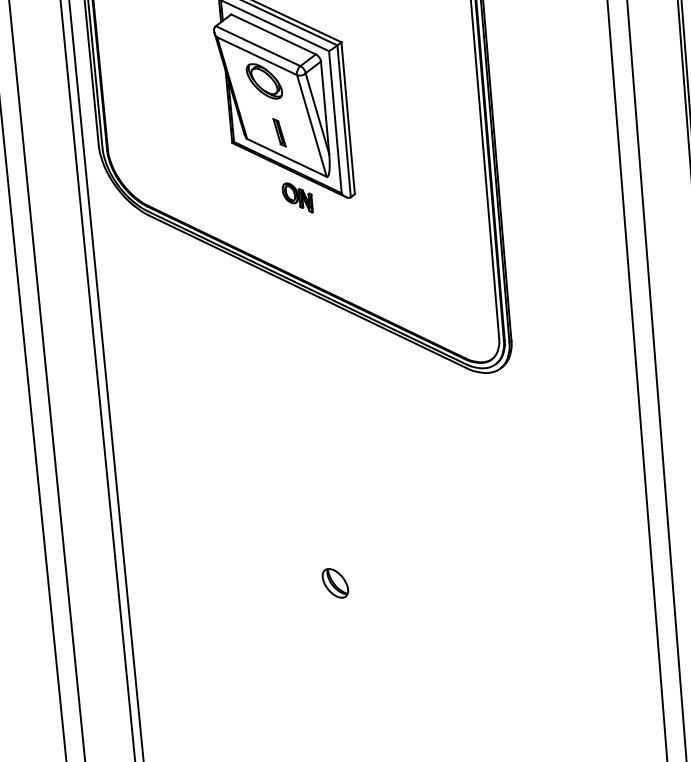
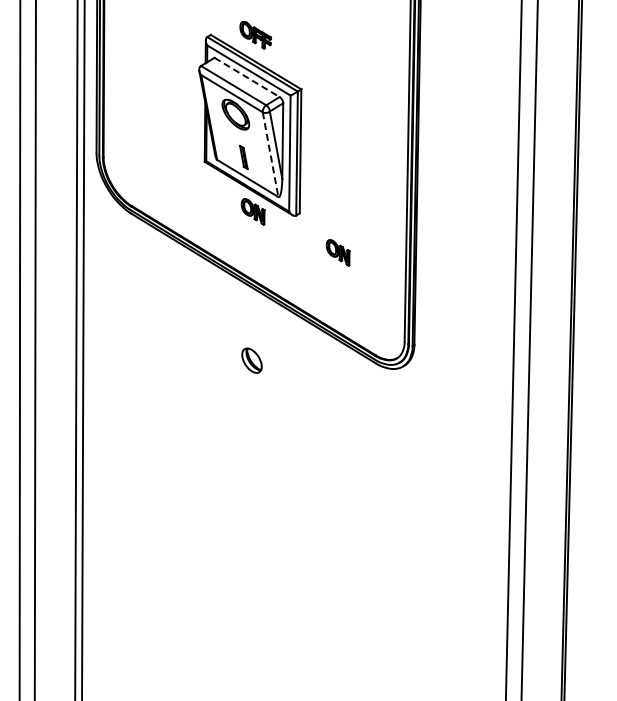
line: (274, 34) -> (247, 77), solid -> dashed
line: (311, 127) -> (270, 155), solid -> dashed
part: (405, 237) -> (337, 252), added
part: (334, 583) -> (251, 360), moved

